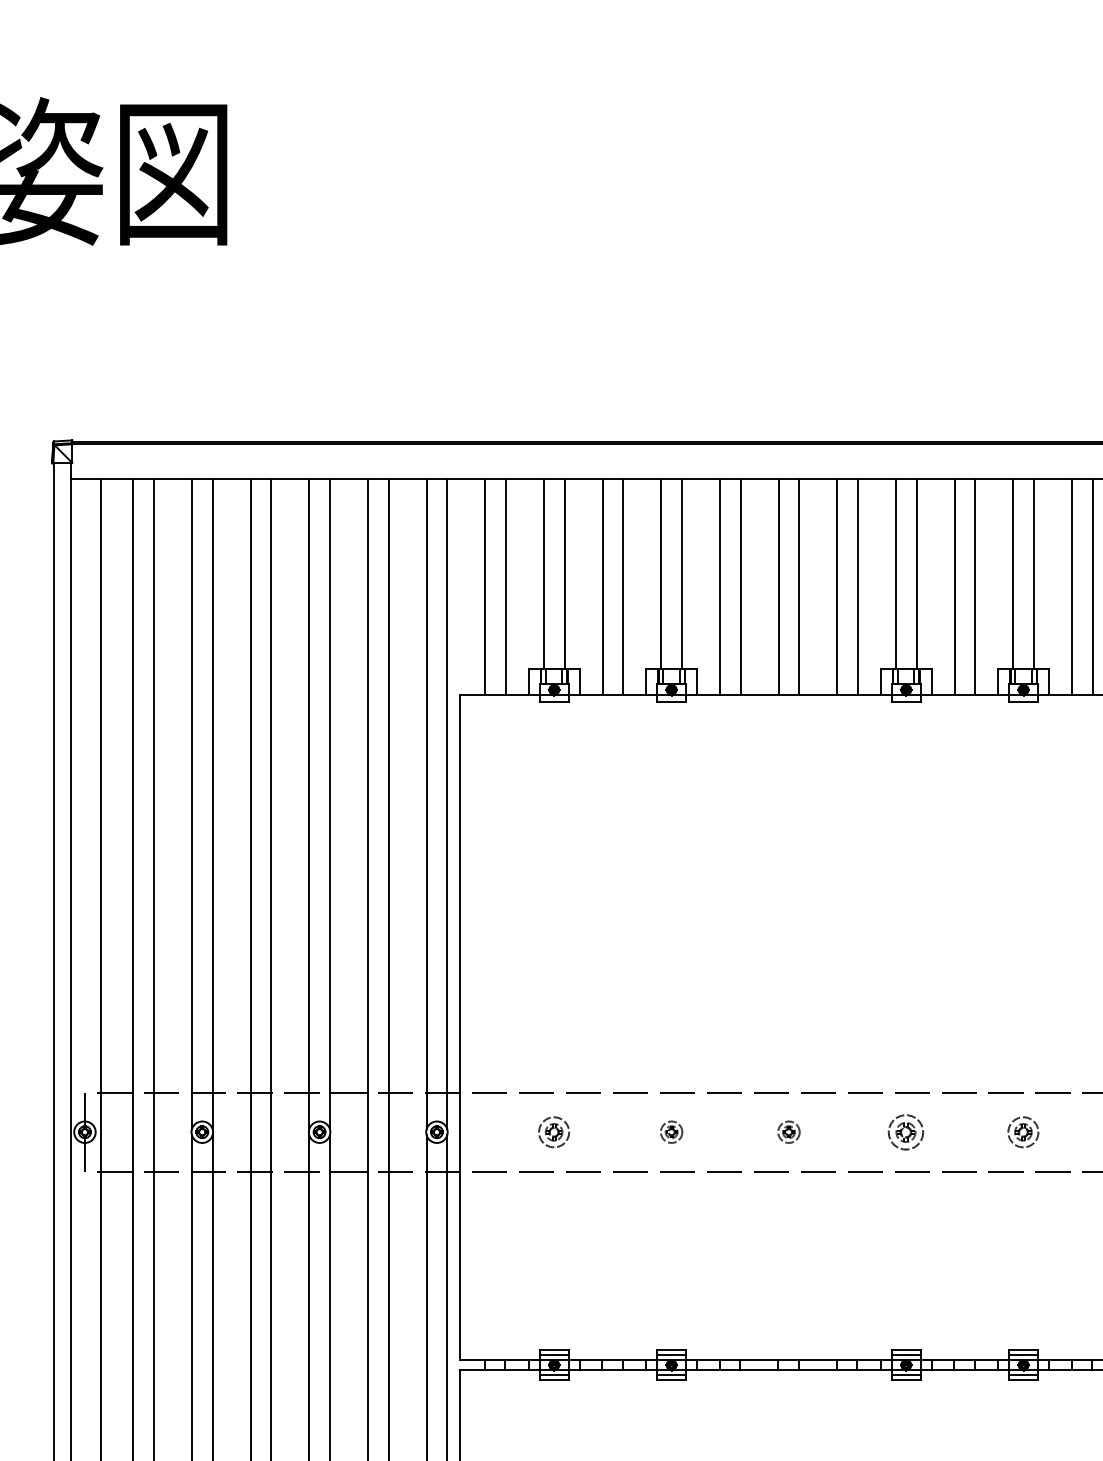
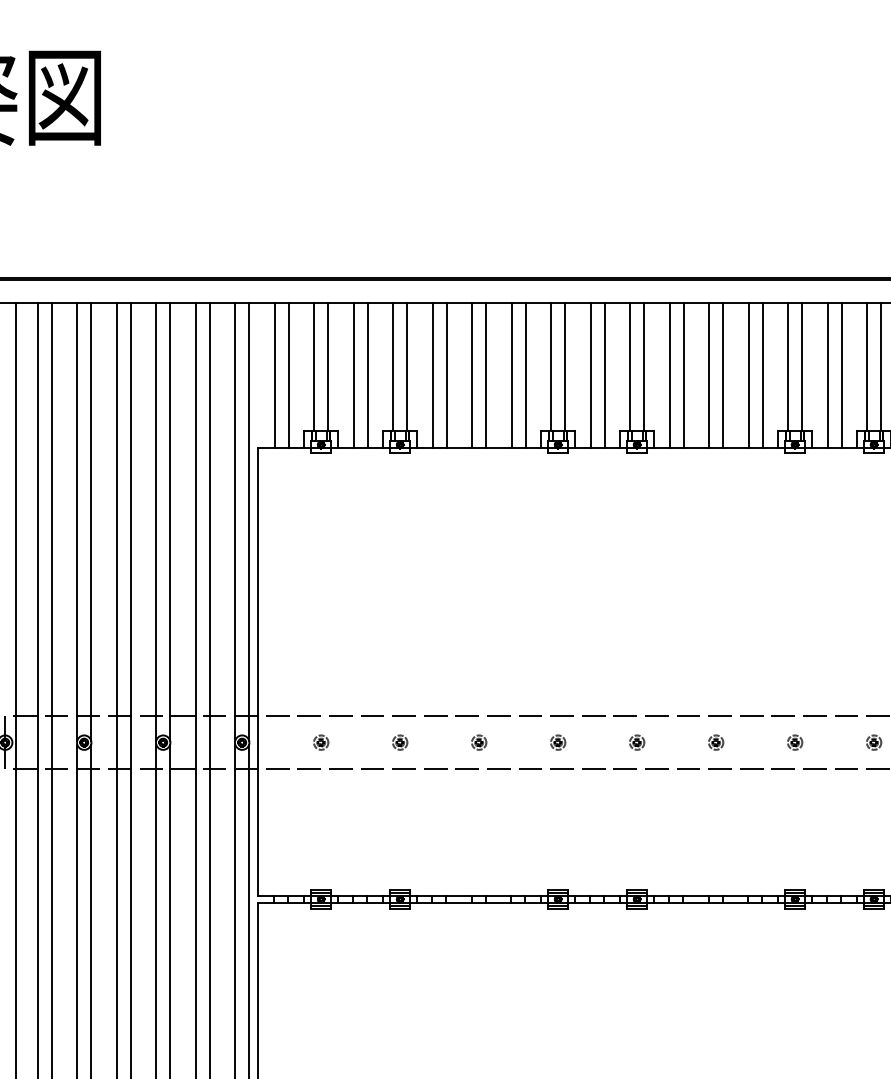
part: (554, 1131) -> (321, 742), size x0.71
part: (906, 1131) -> (558, 742), size x0.62
part: (1024, 1131) -> (637, 742), size x0.71

